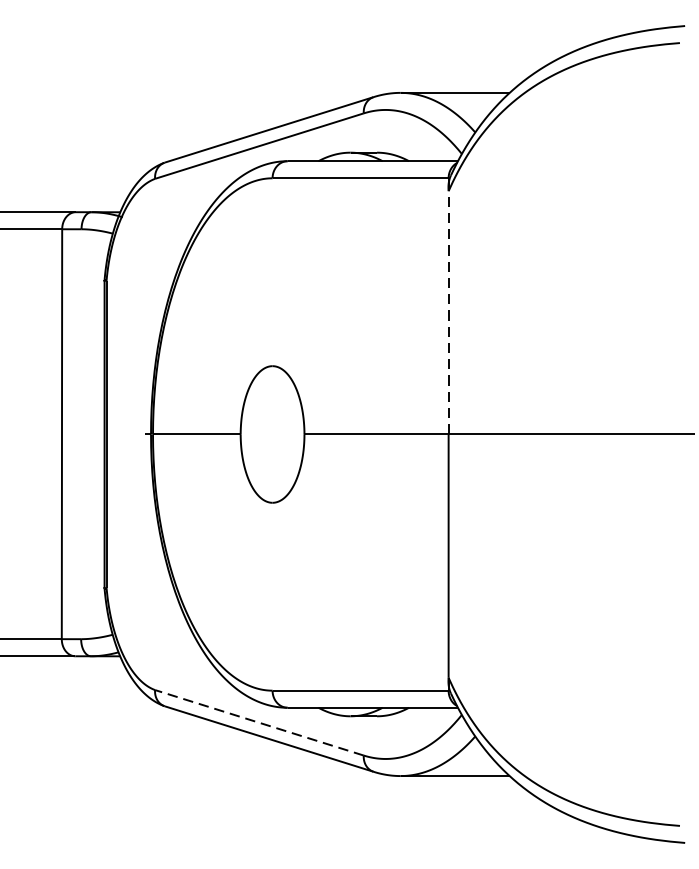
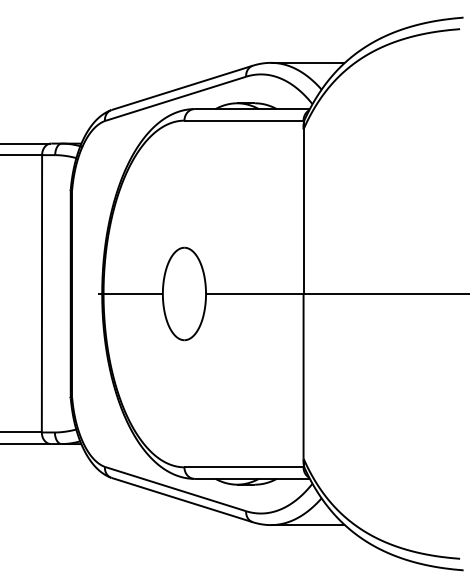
line: (448, 312) -> (303, 211), dashed -> solid
line: (259, 723) -> (175, 489), dashed -> solid

